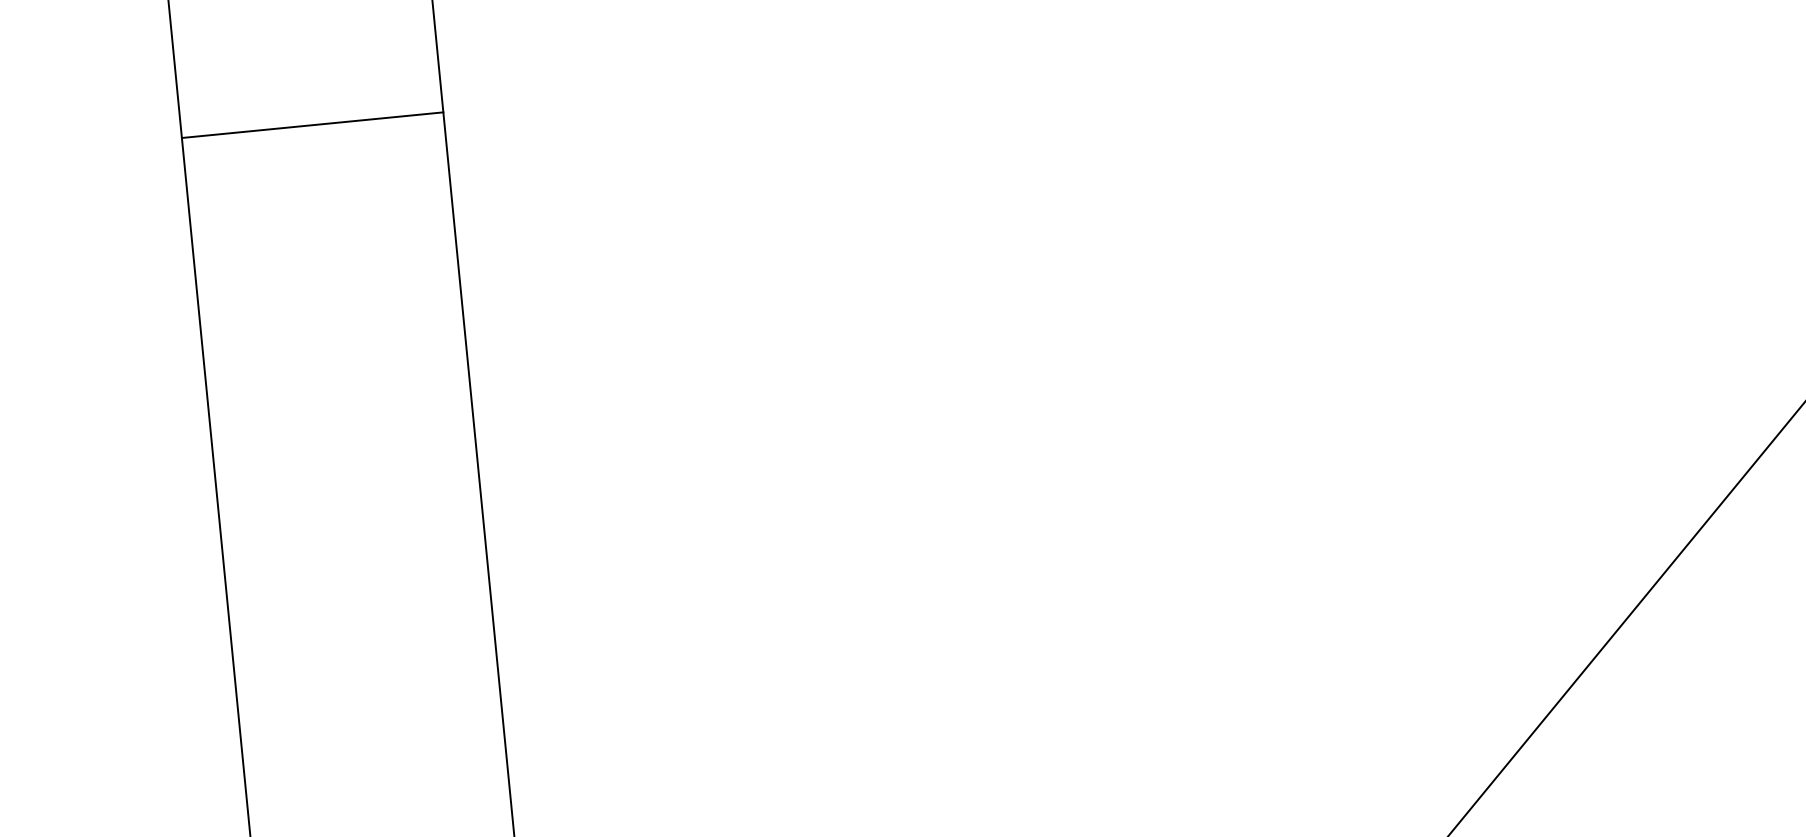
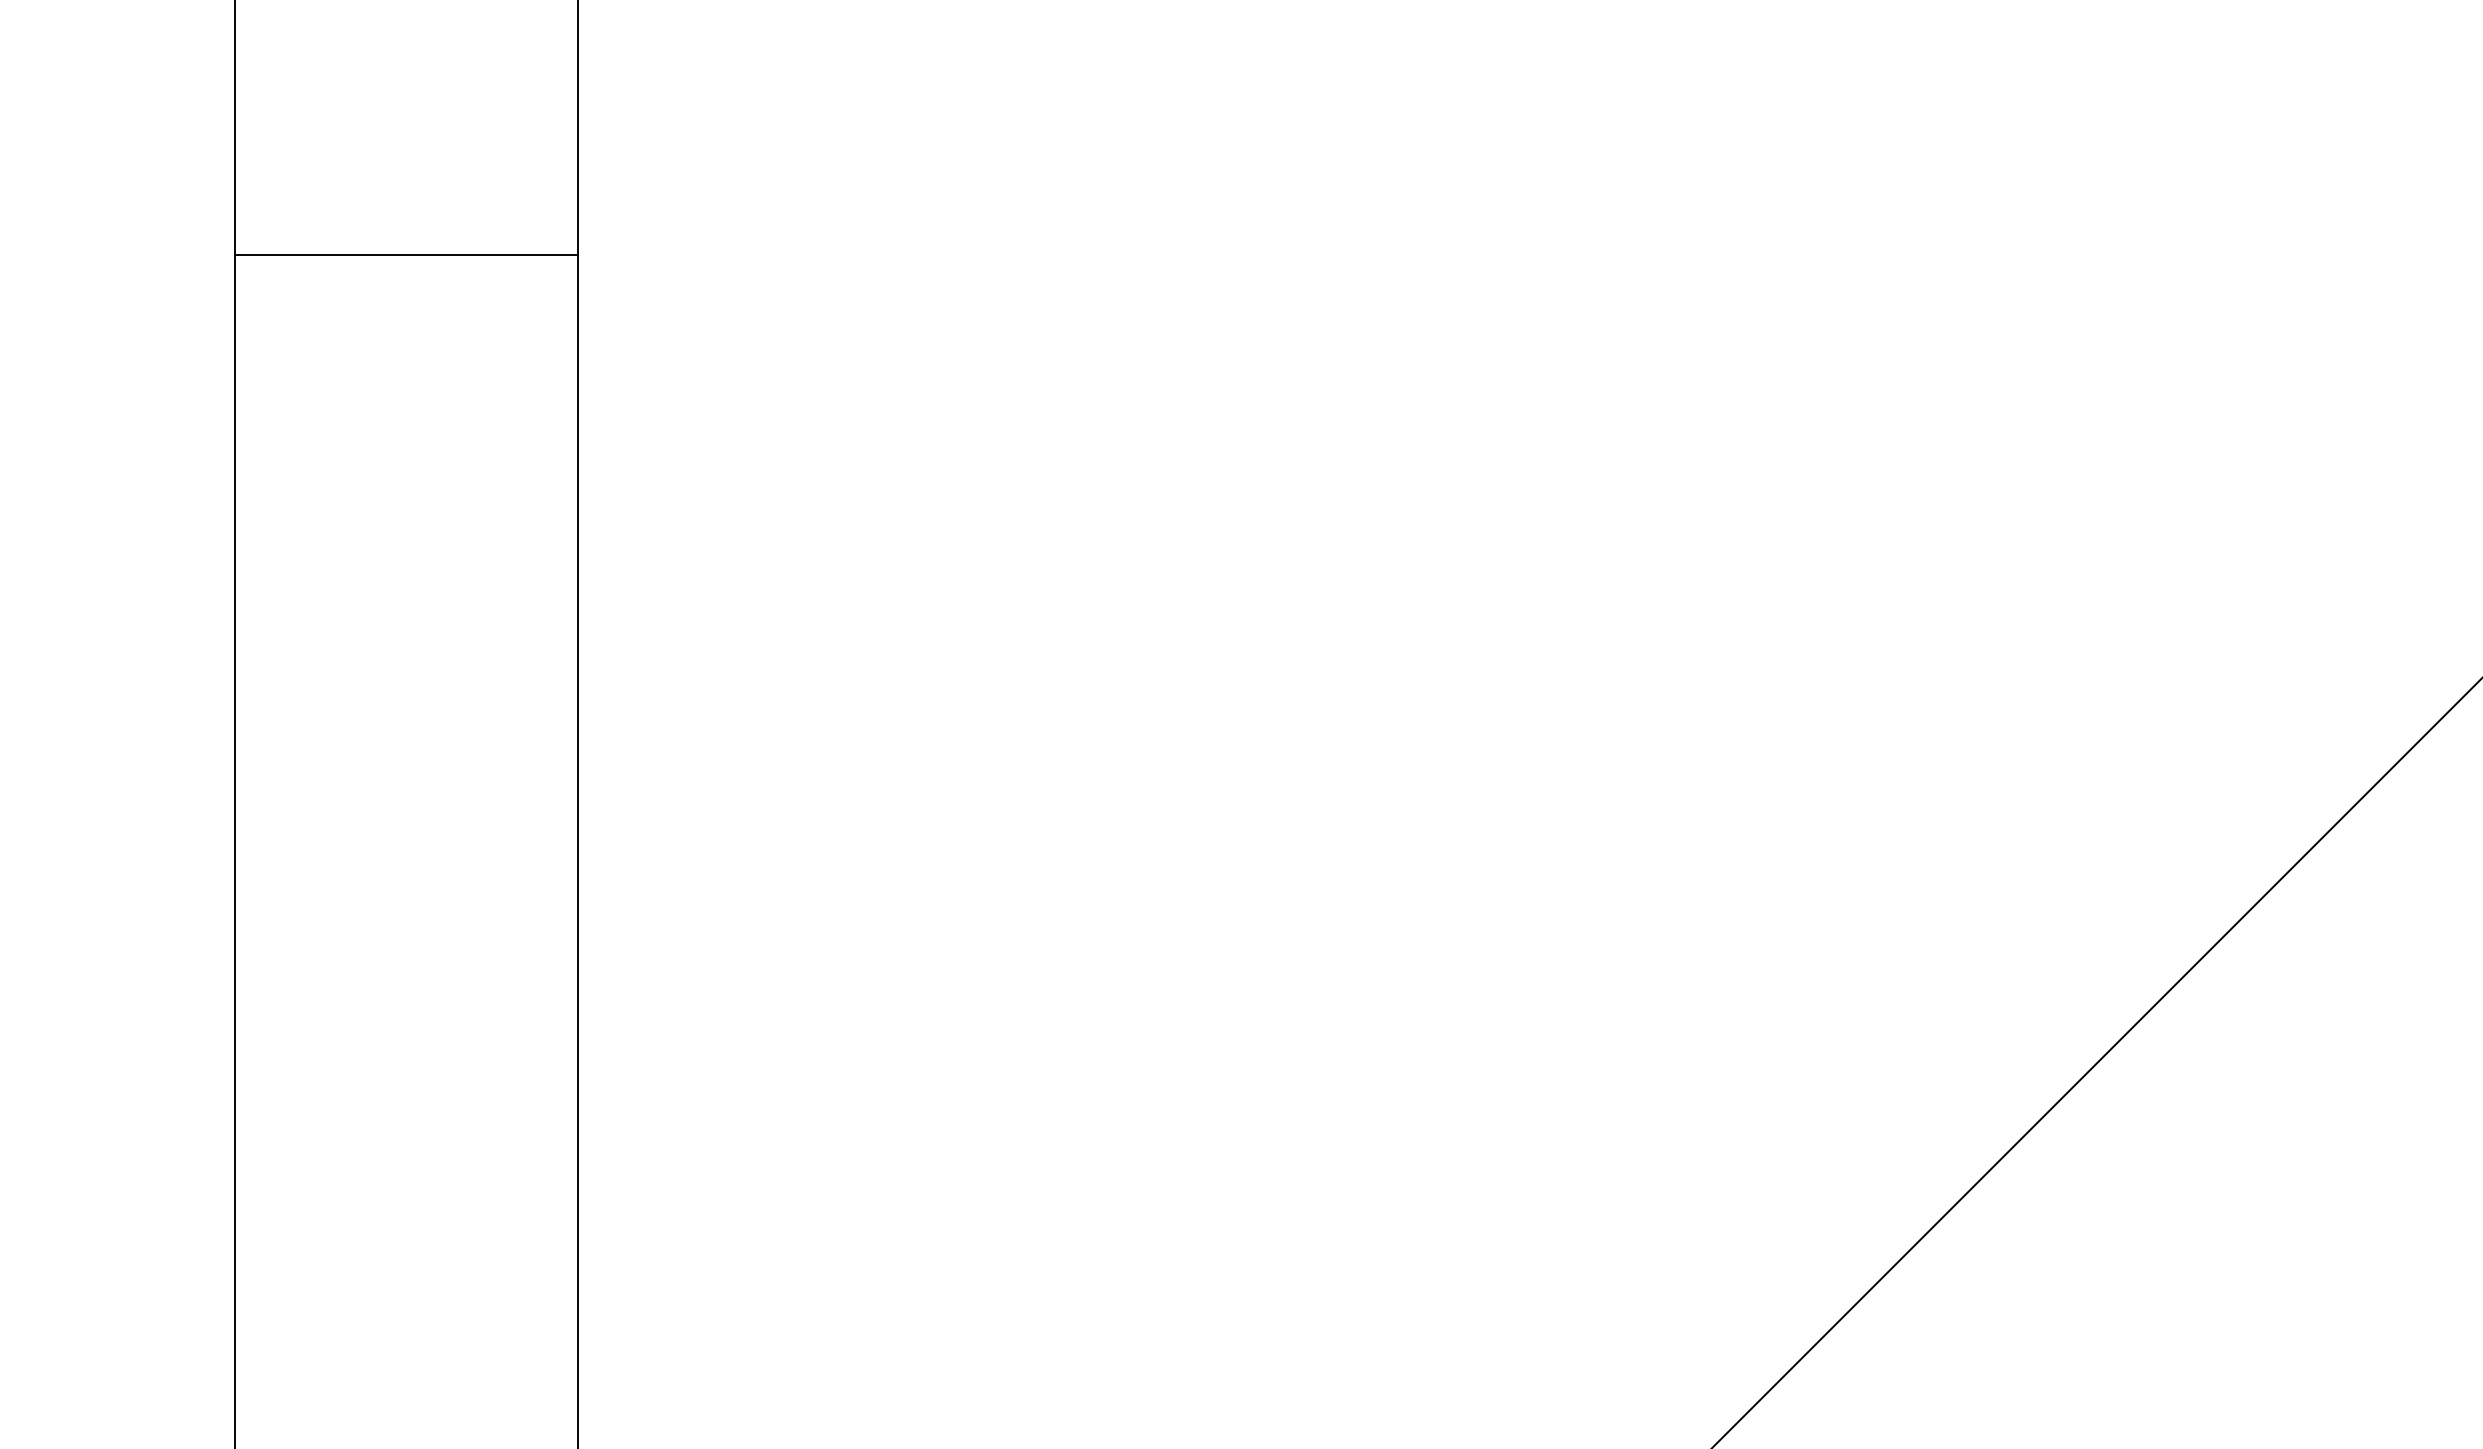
line: (312, 125) -> (405, 254), moved

